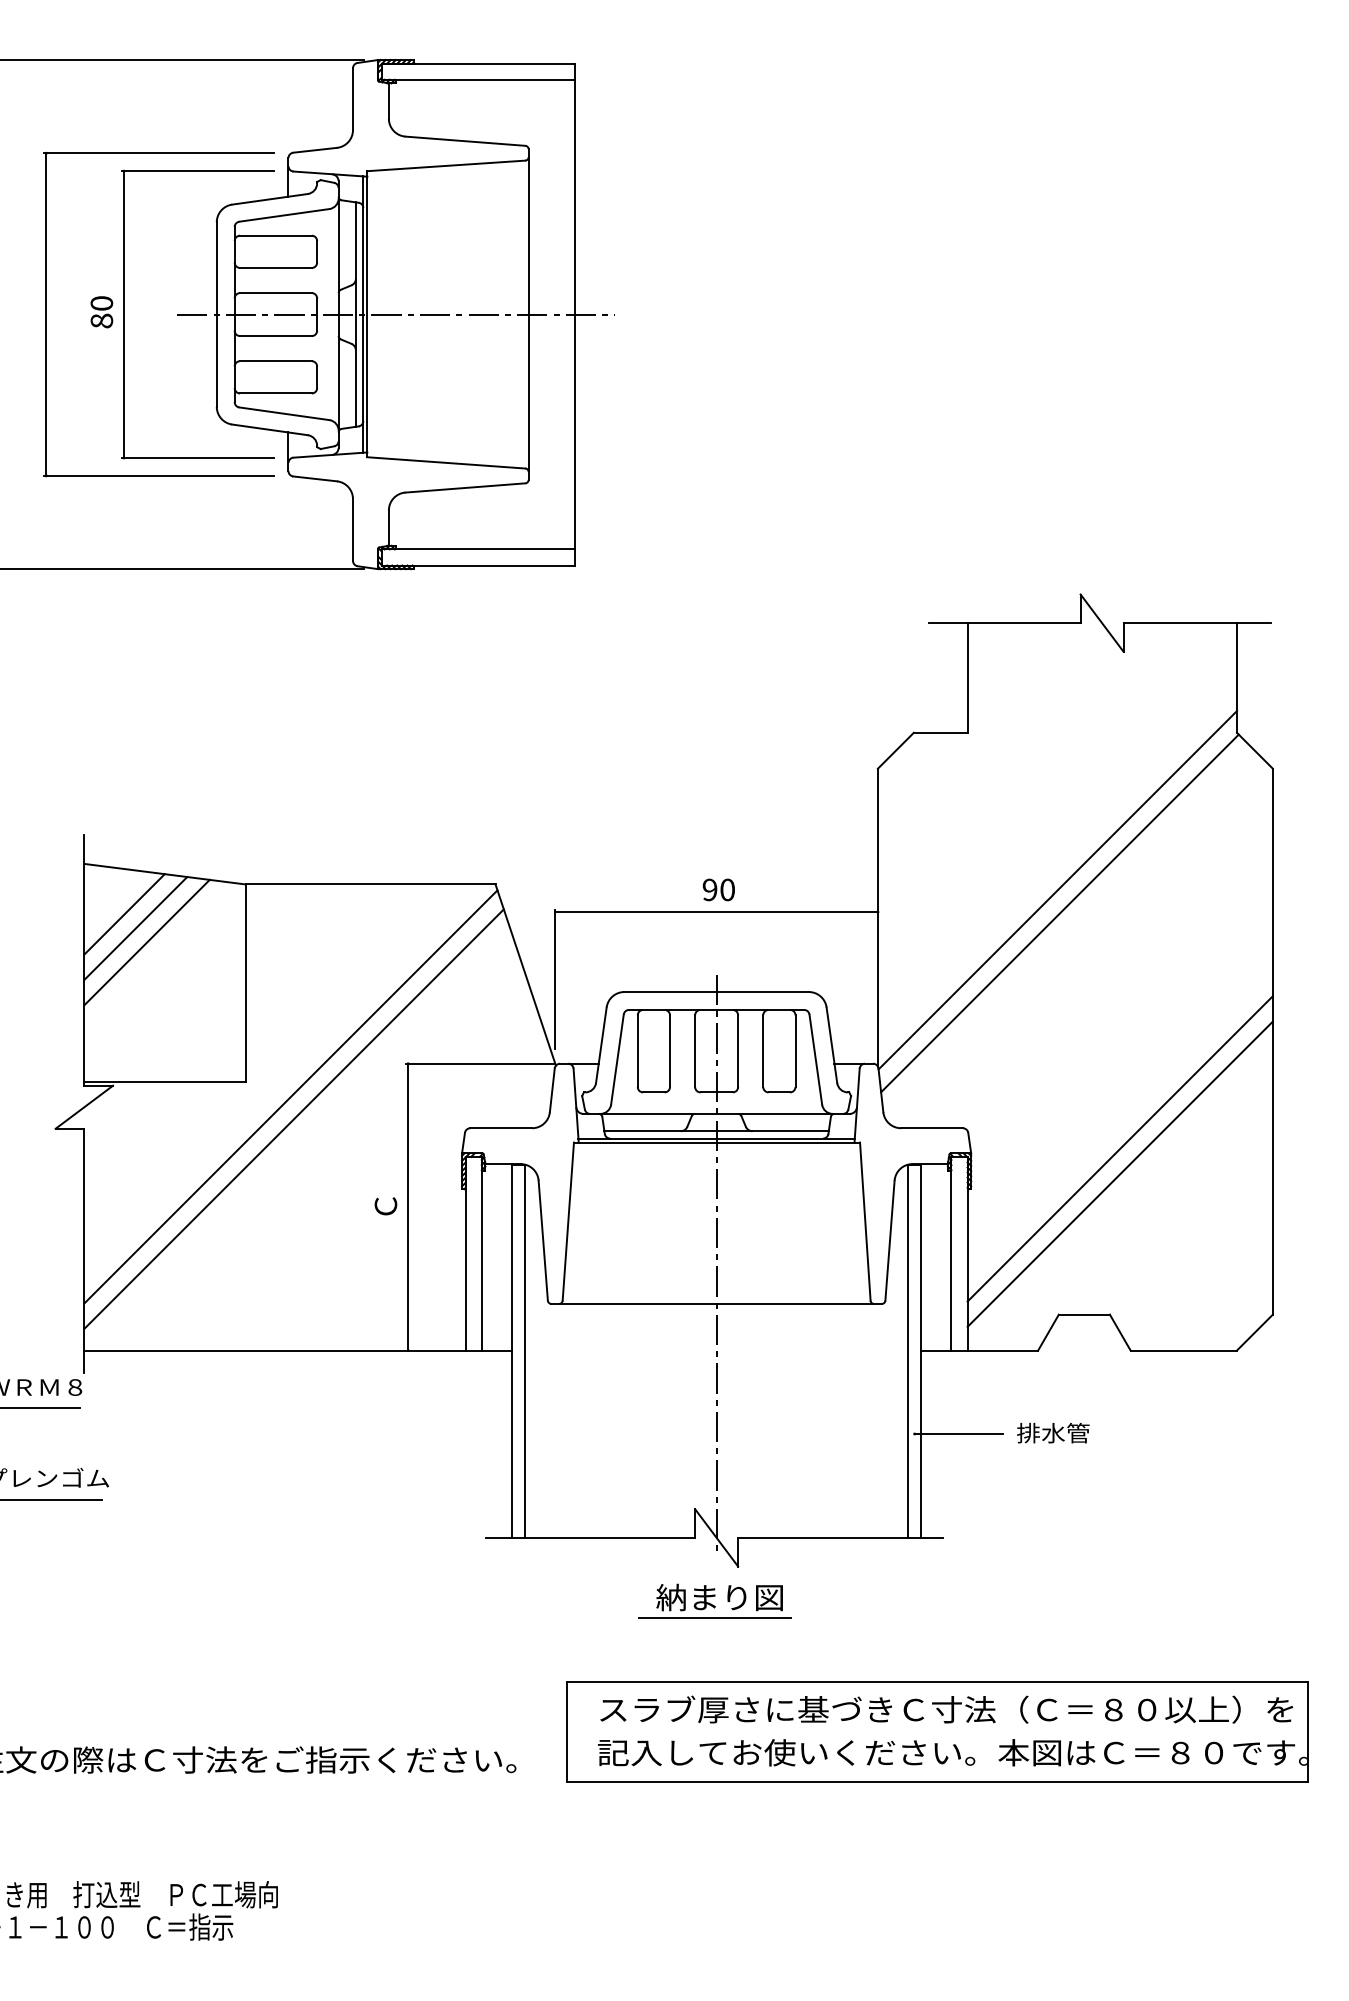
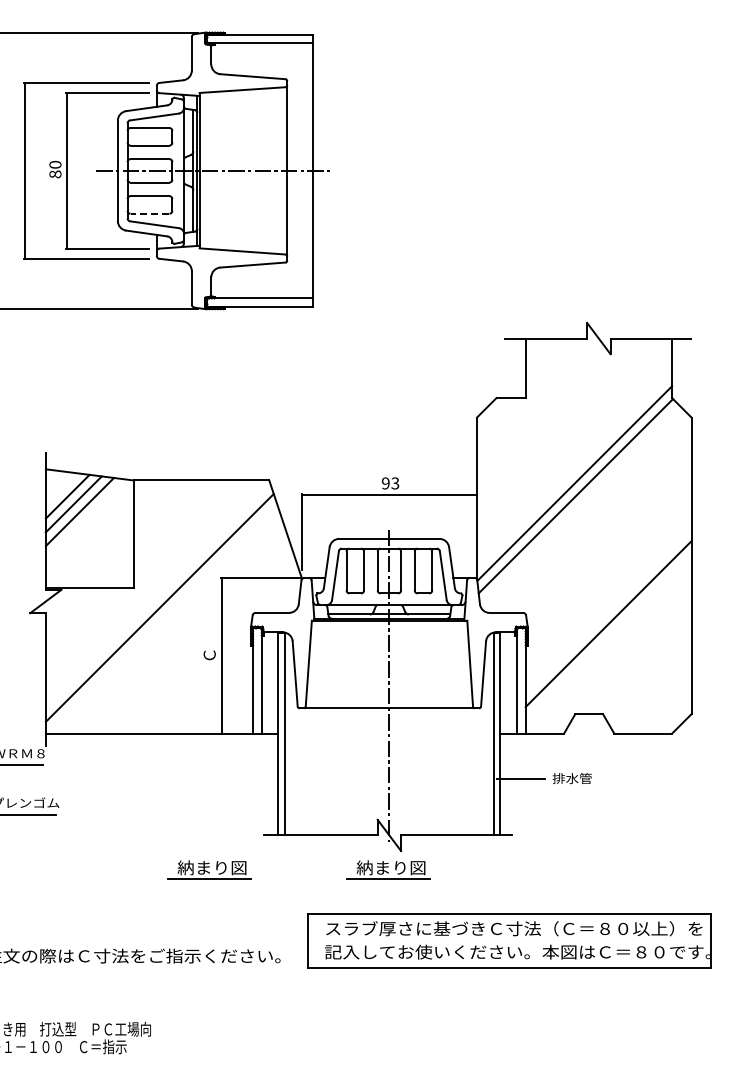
line: (275, 393) -> (149, 213), solid -> dashed
text: (727, 890) -> (395, 483), 90 -> 93
line: (289, 1096) -> (157, 595), removed
line: (1119, 1173) -> (608, 637), removed
part: (385, 1600) -> (209, 869), added

